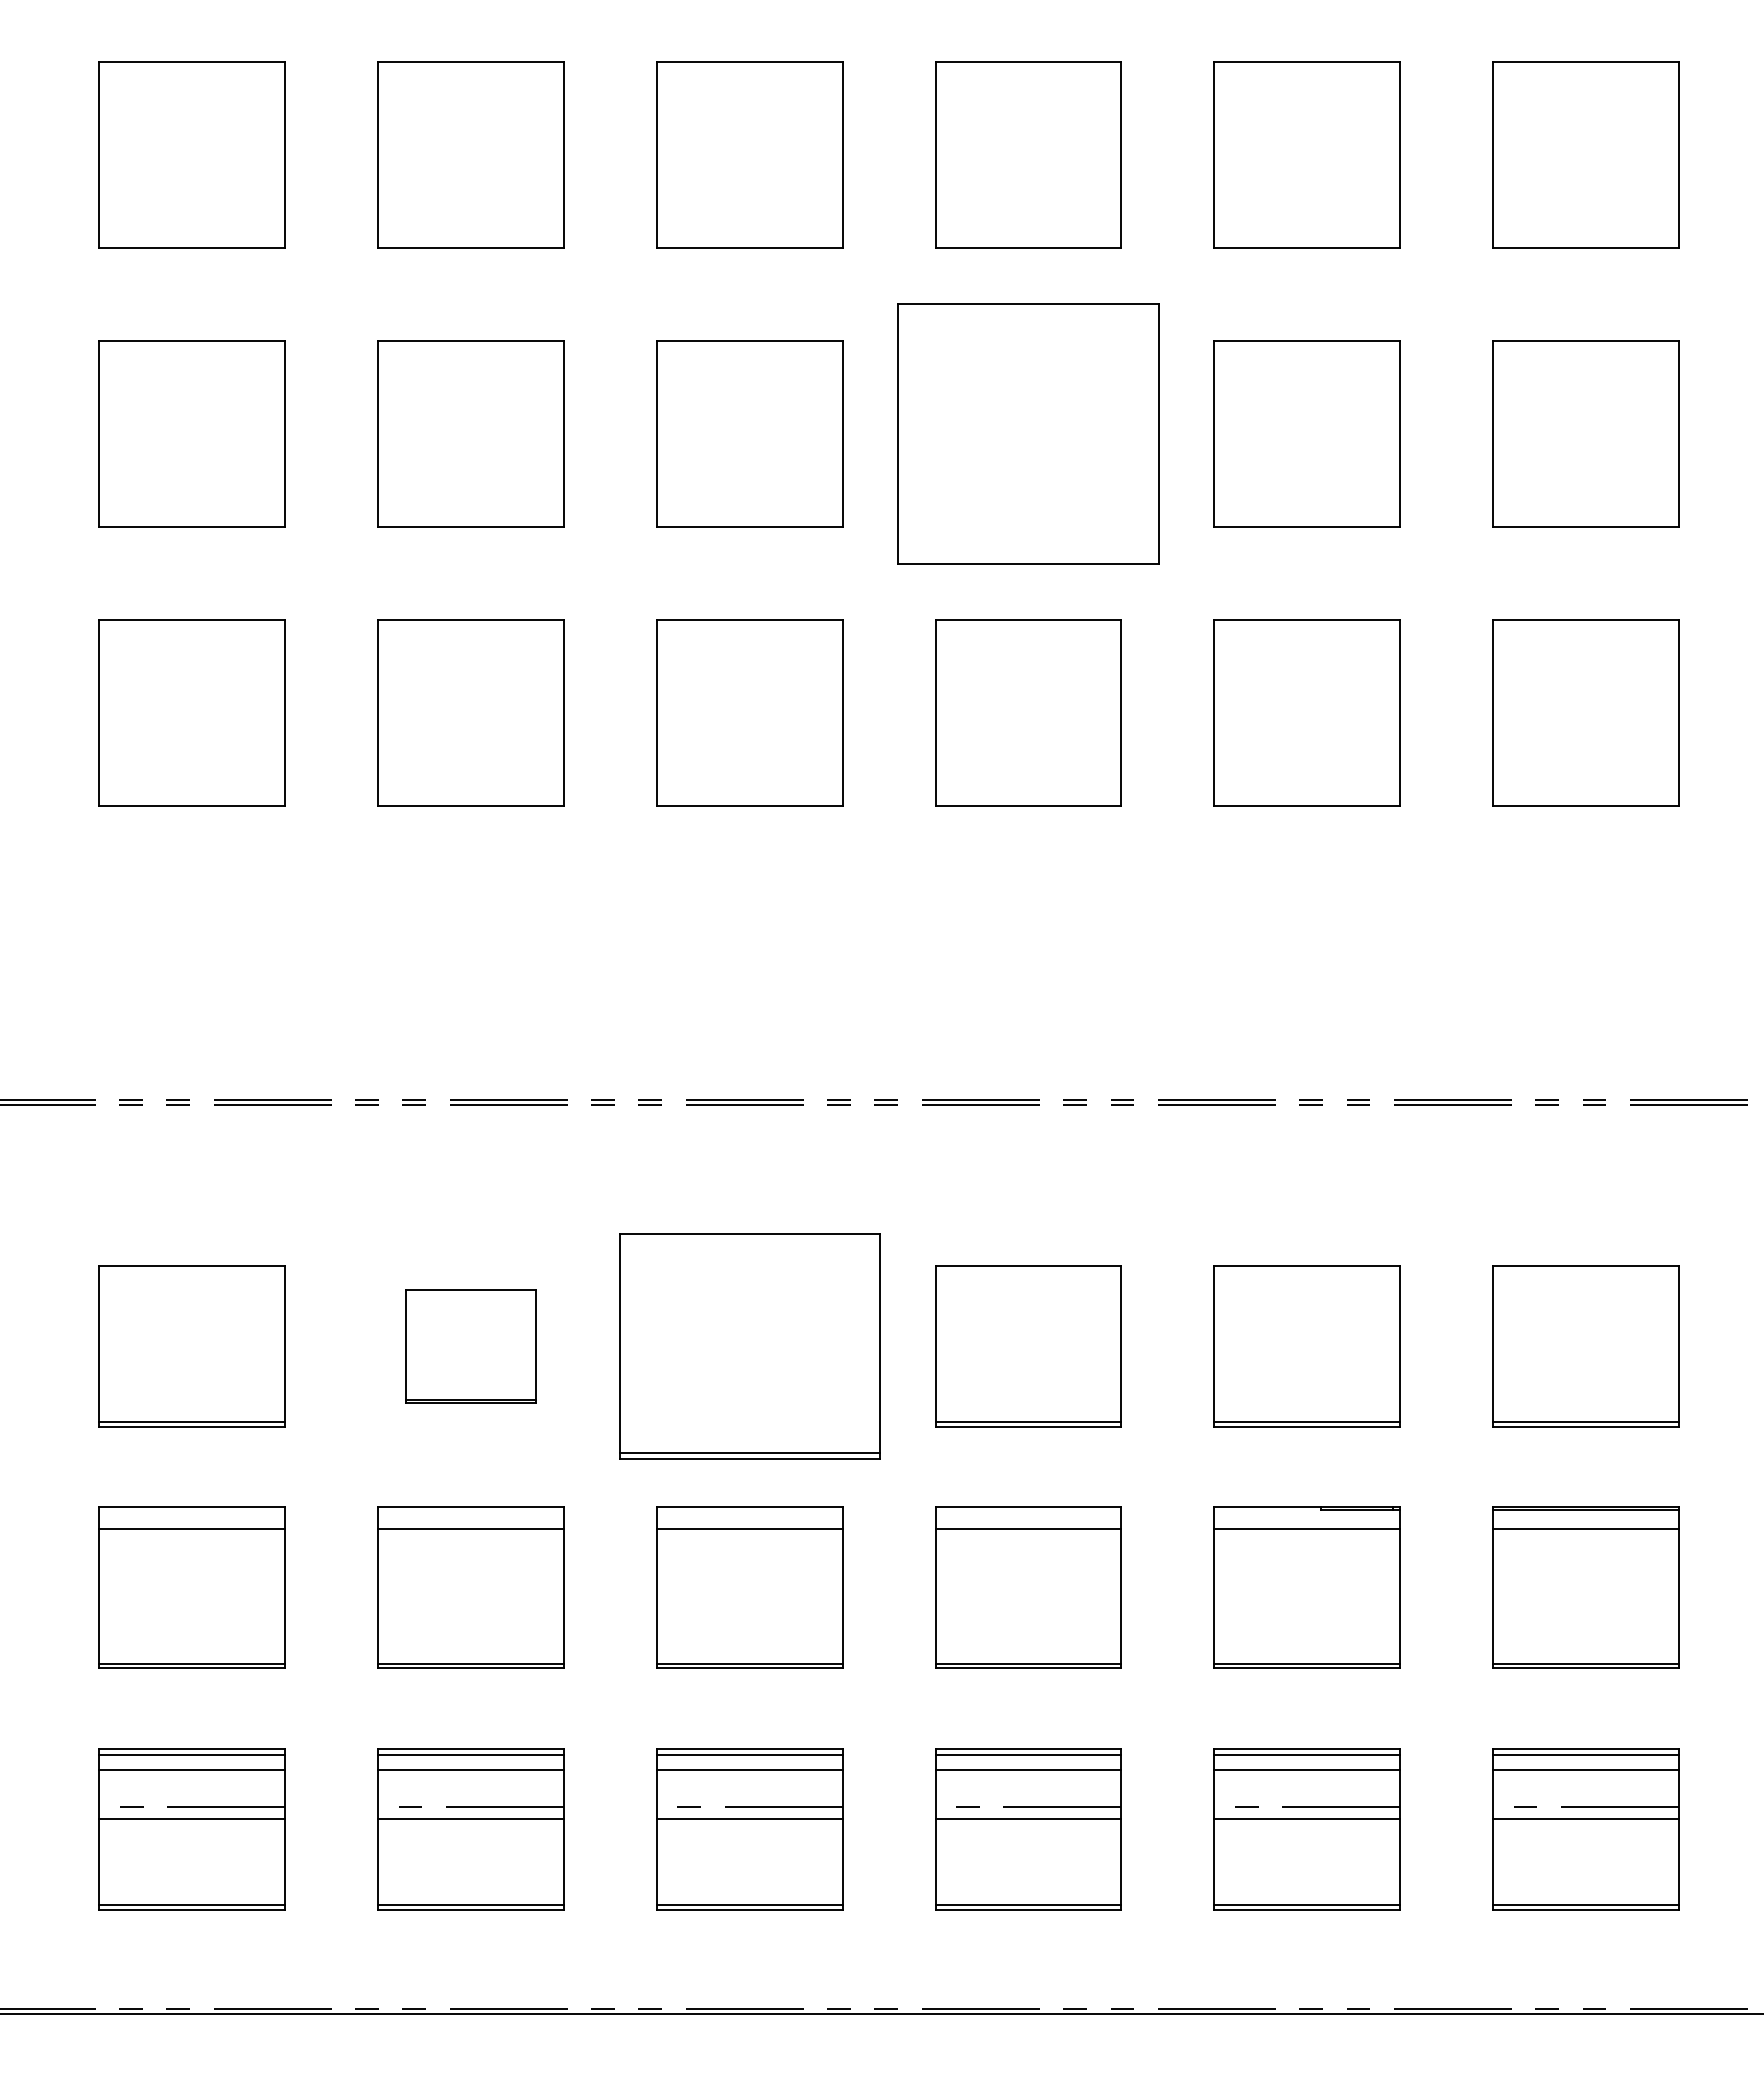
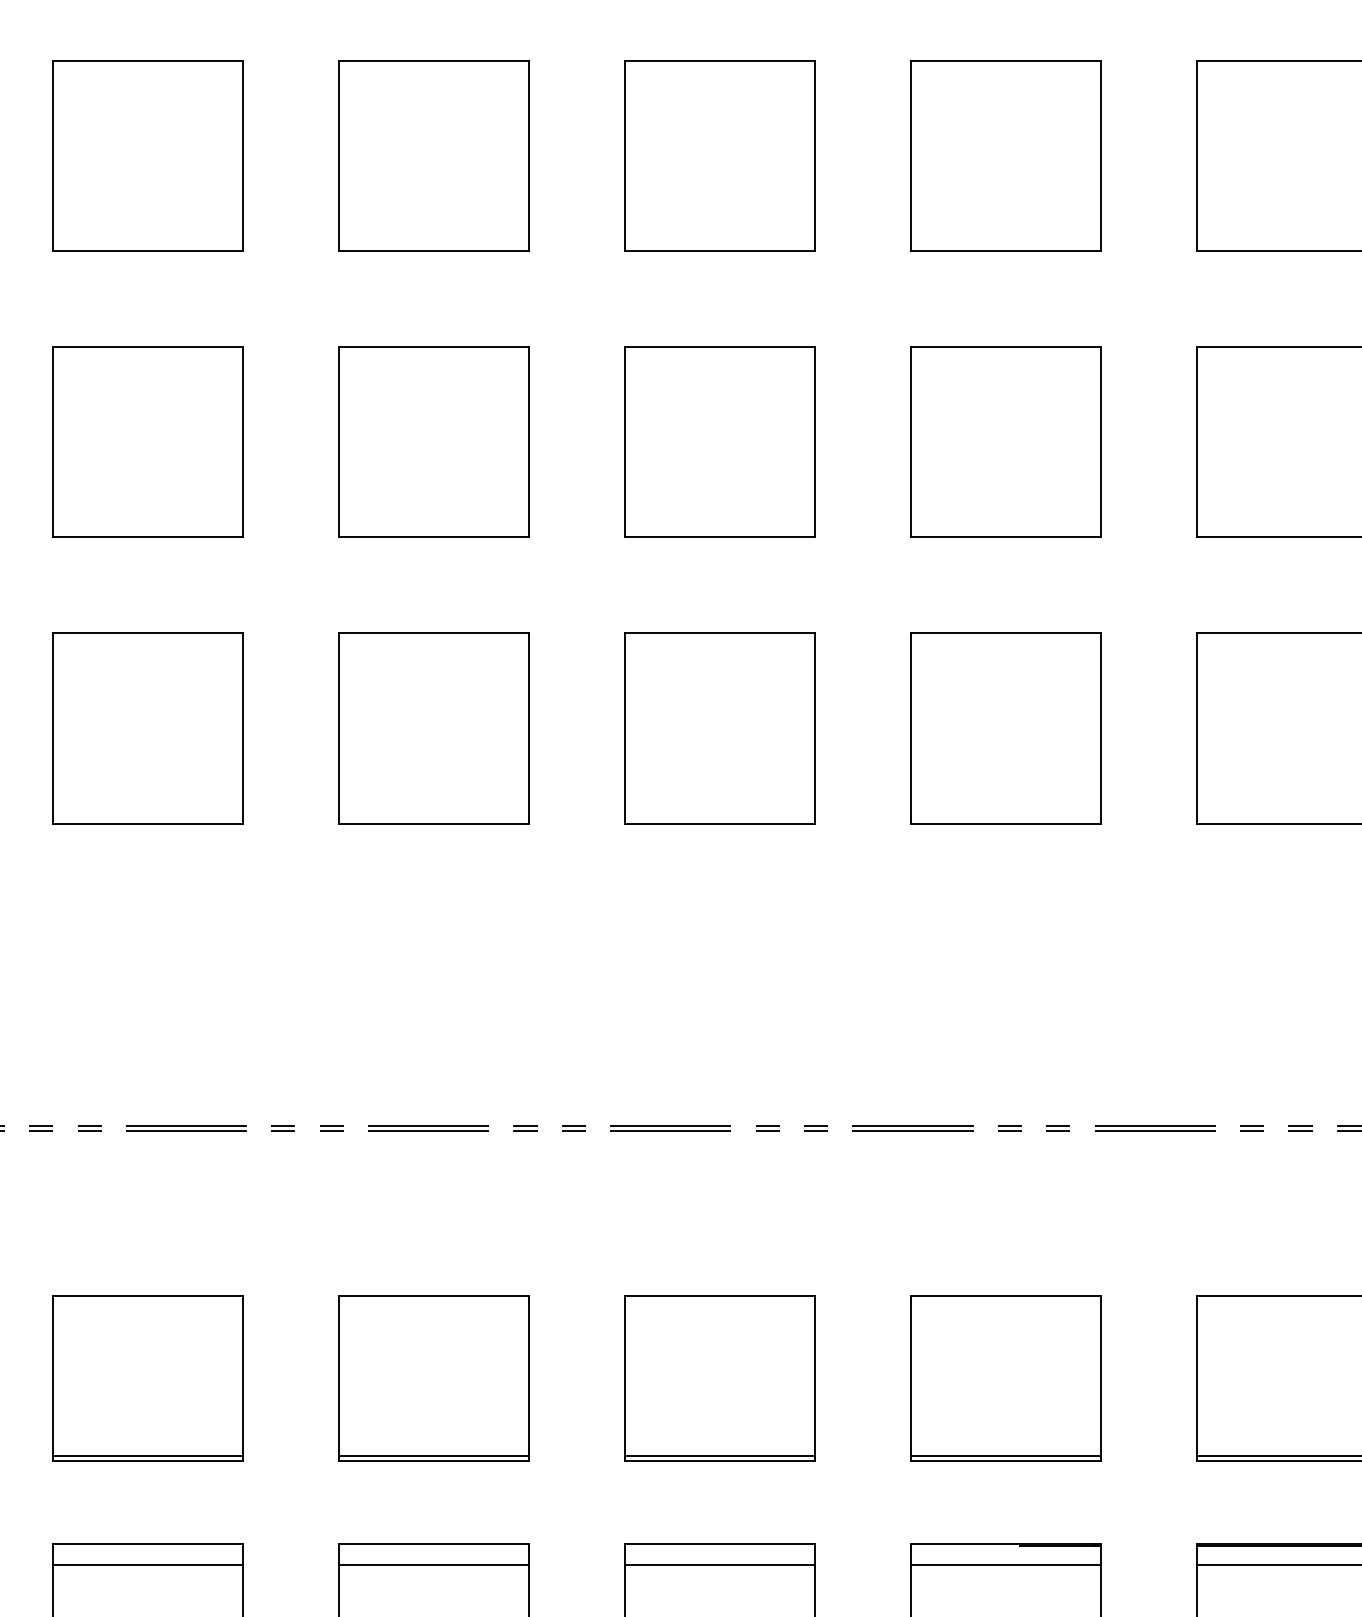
part: (1028, 433) -> (719, 441), size x0.71
part: (470, 1346) -> (147, 1378), size x1.43
part: (749, 1346) -> (433, 1378), size x0.71

